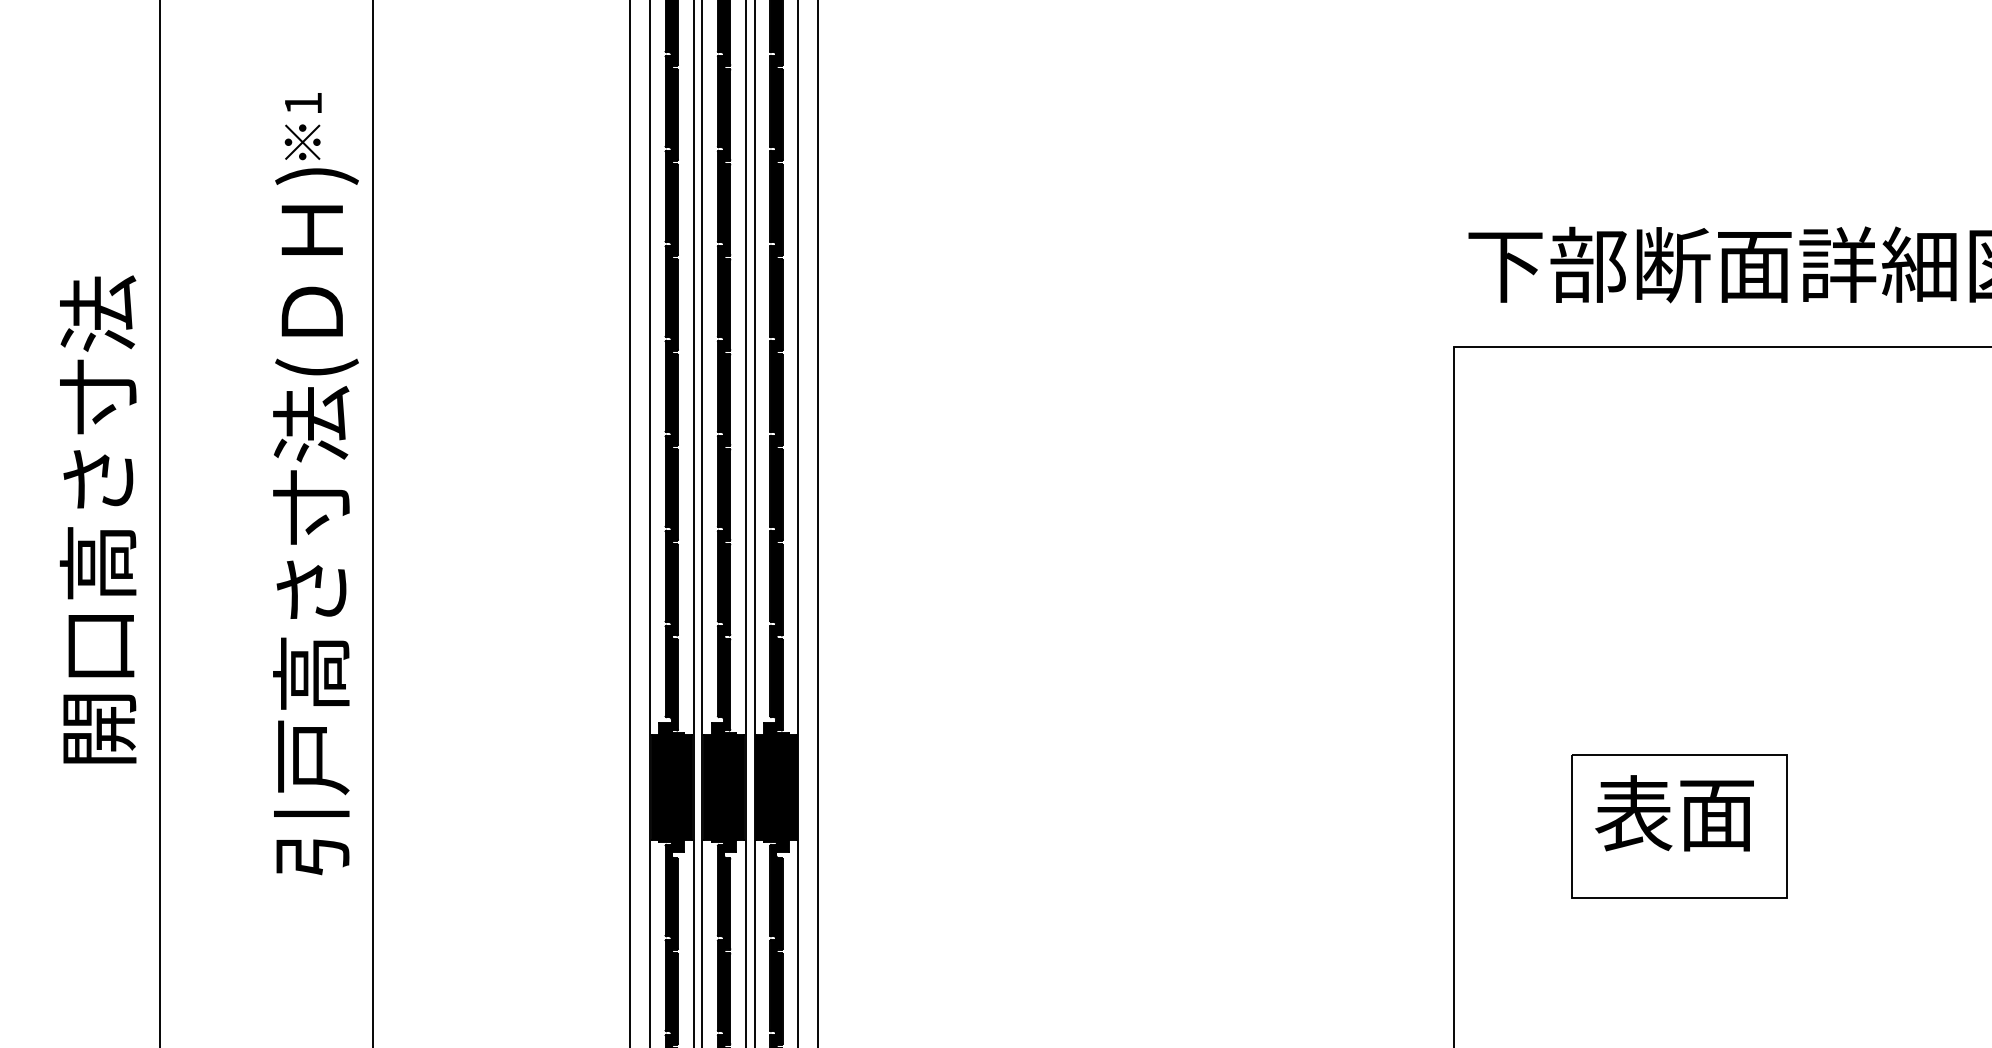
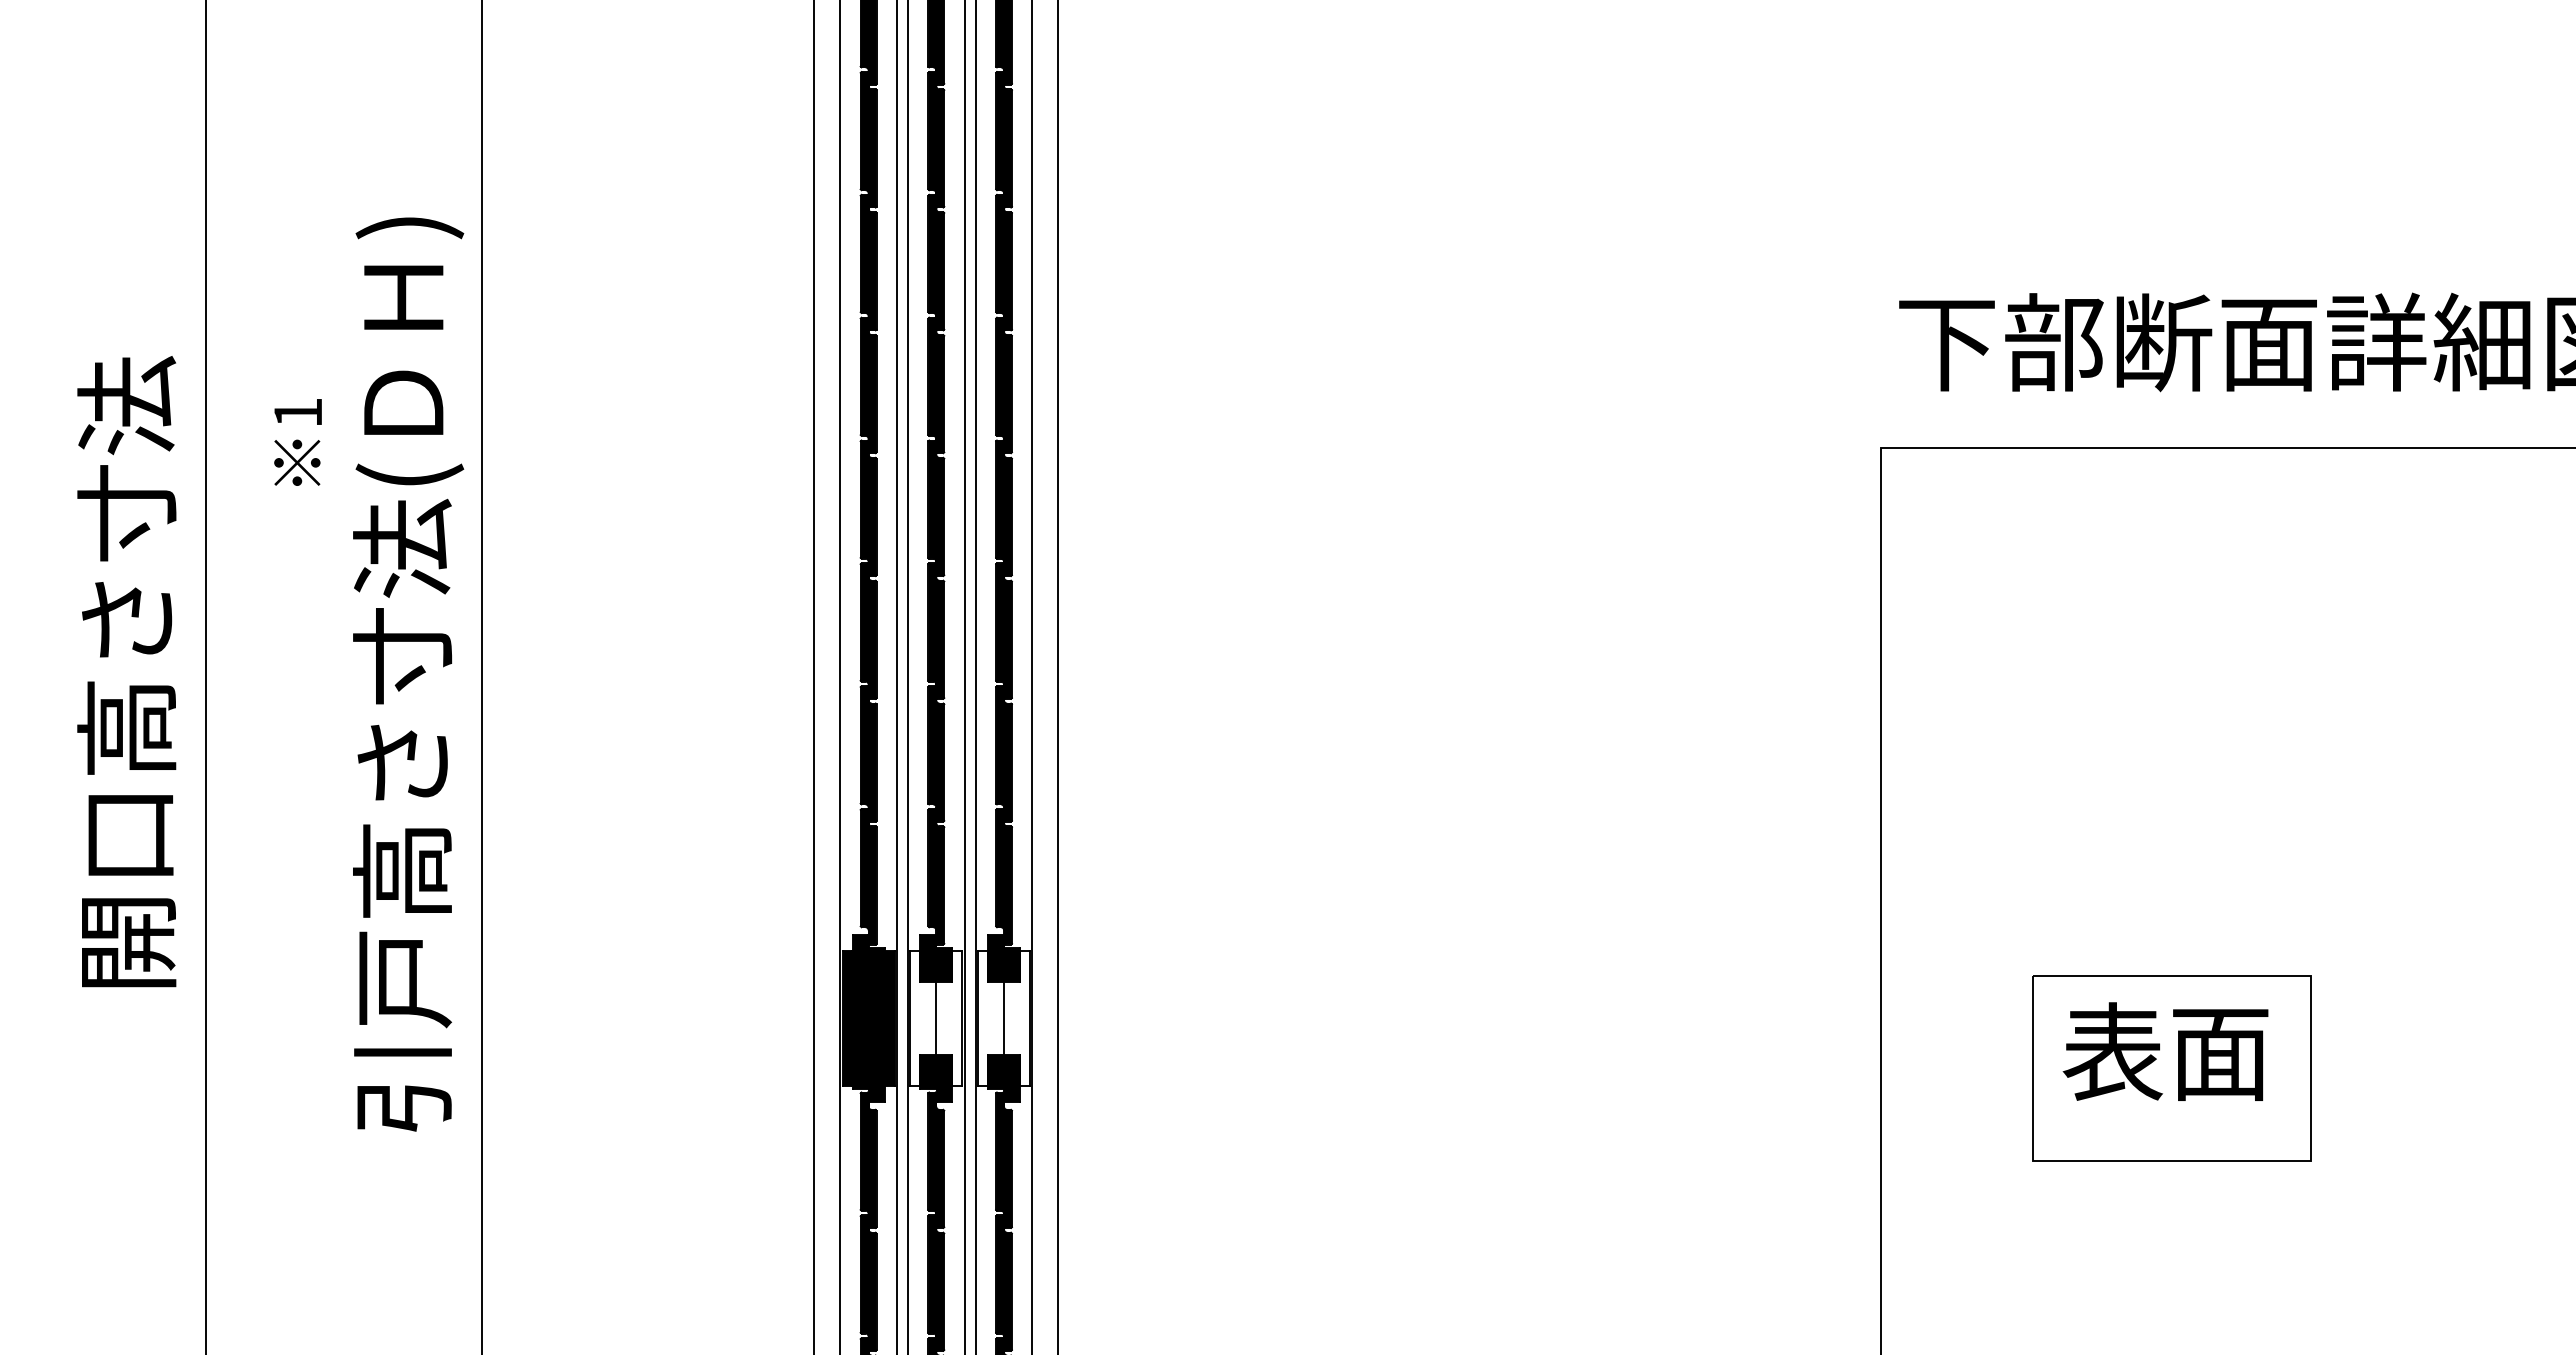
text: (302, 126) -> (297, 442), moved
fill: (724, 787) -> (936, 1018), removed
fill: (776, 787) -> (1004, 1018), removed

